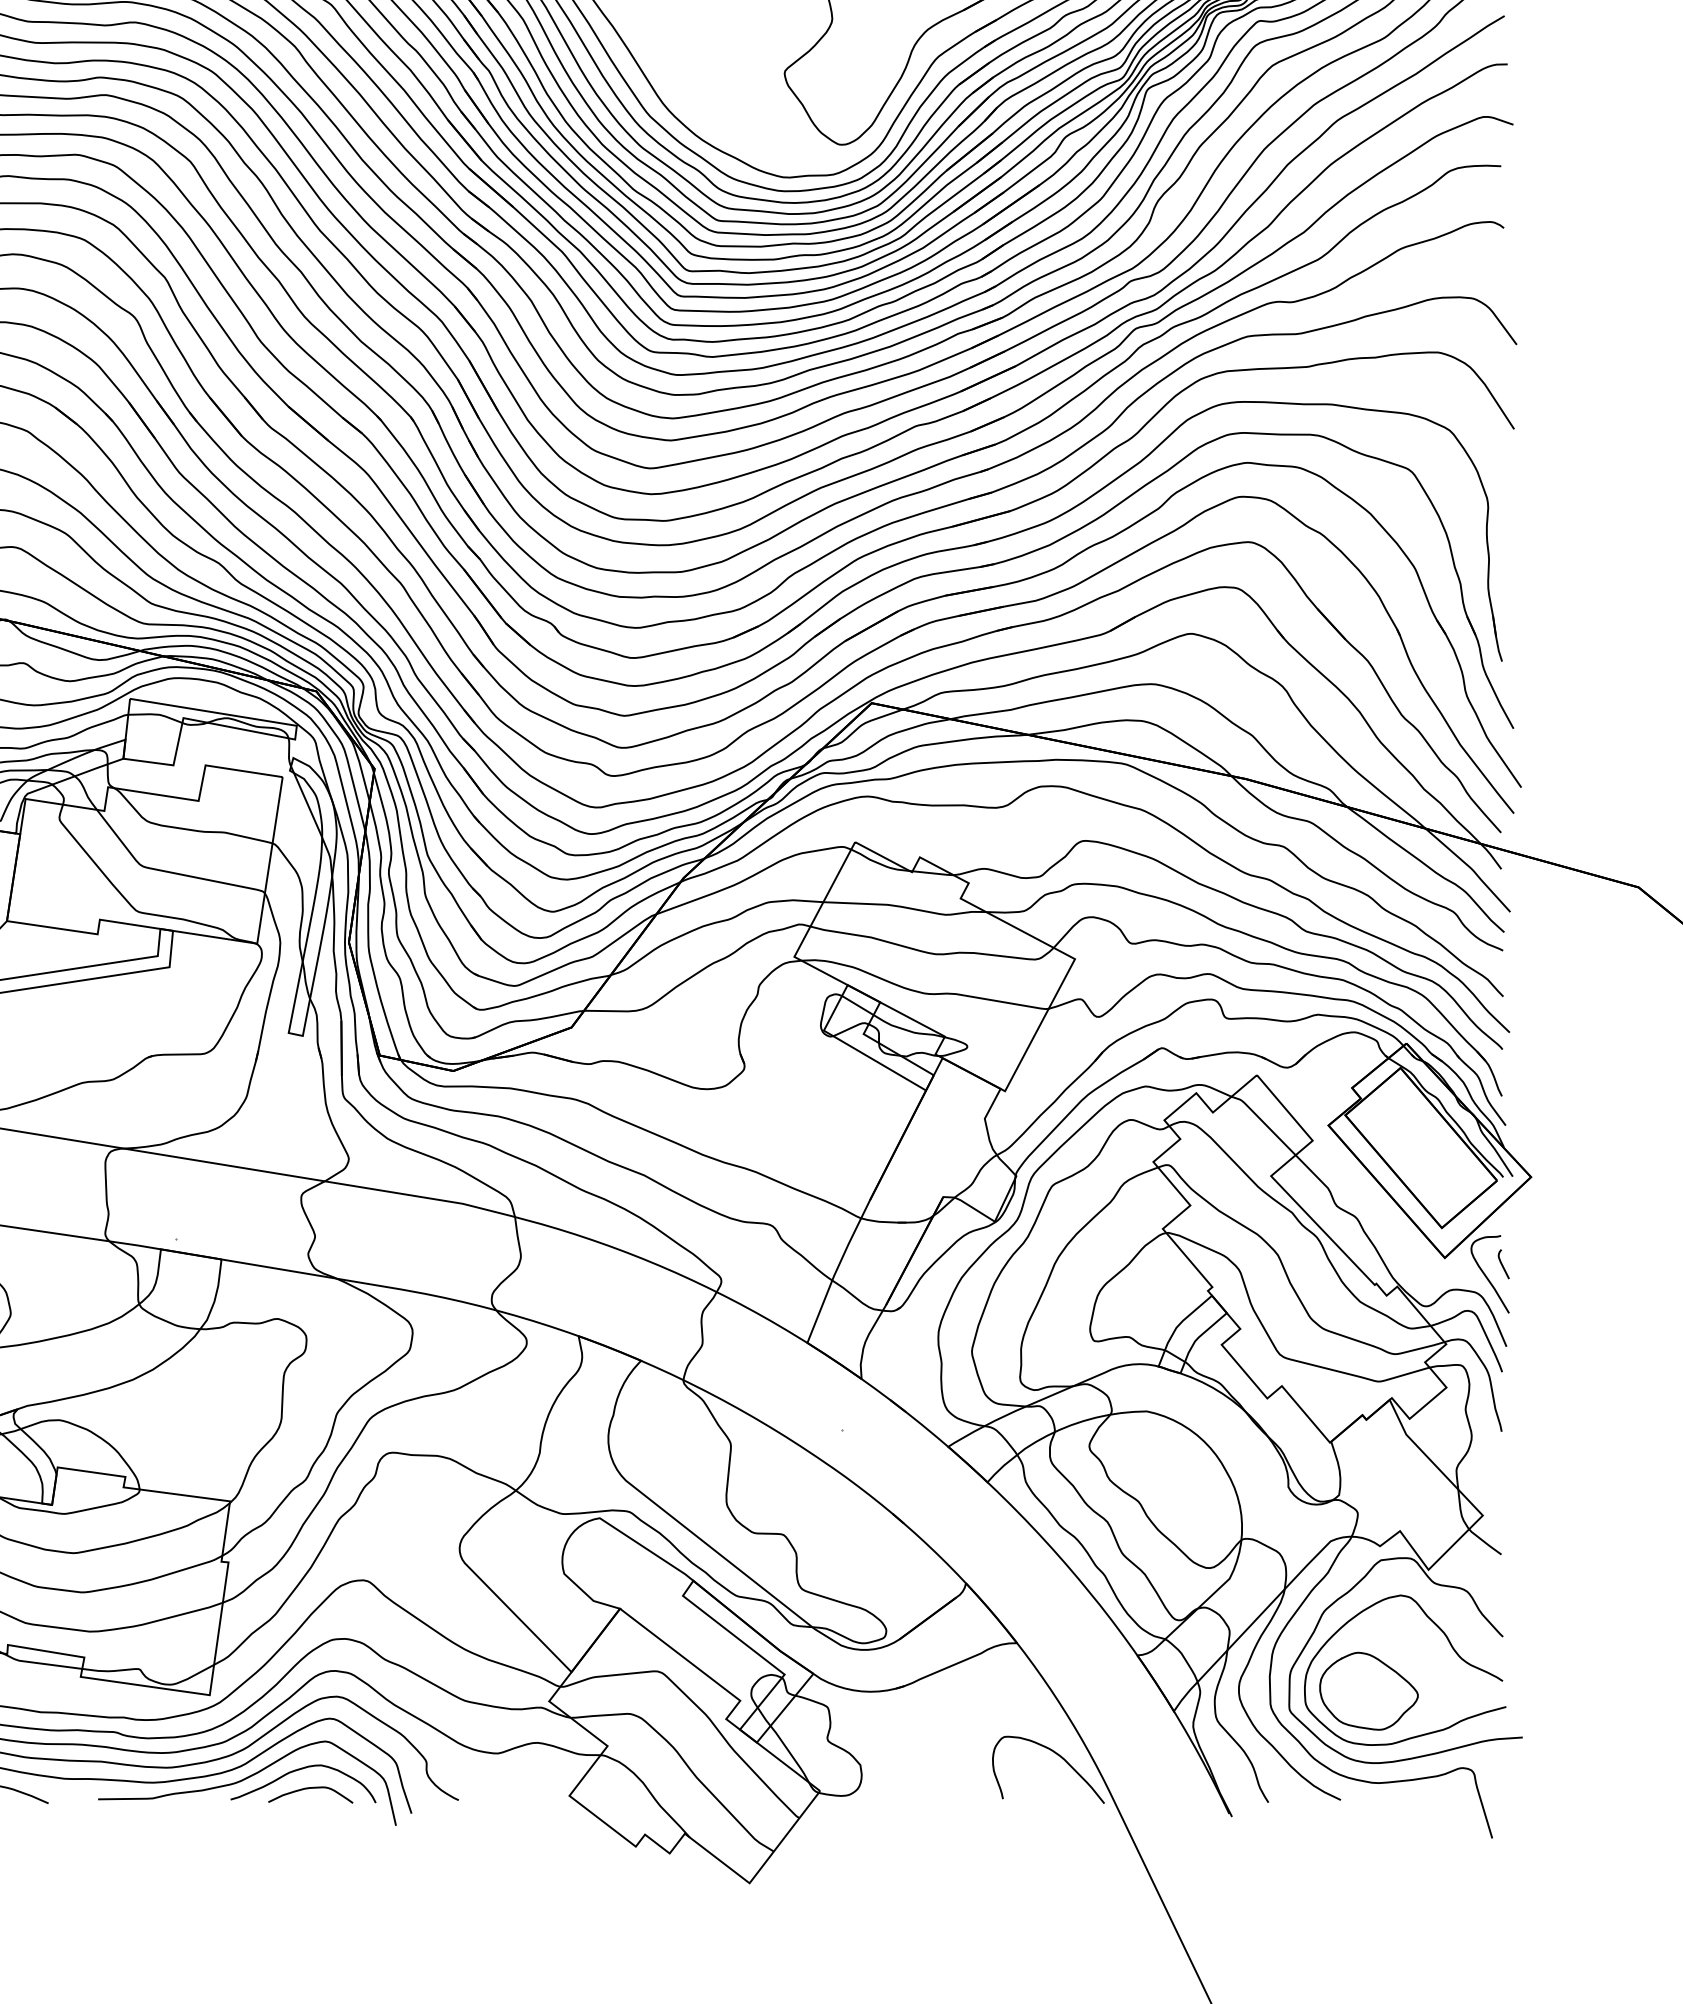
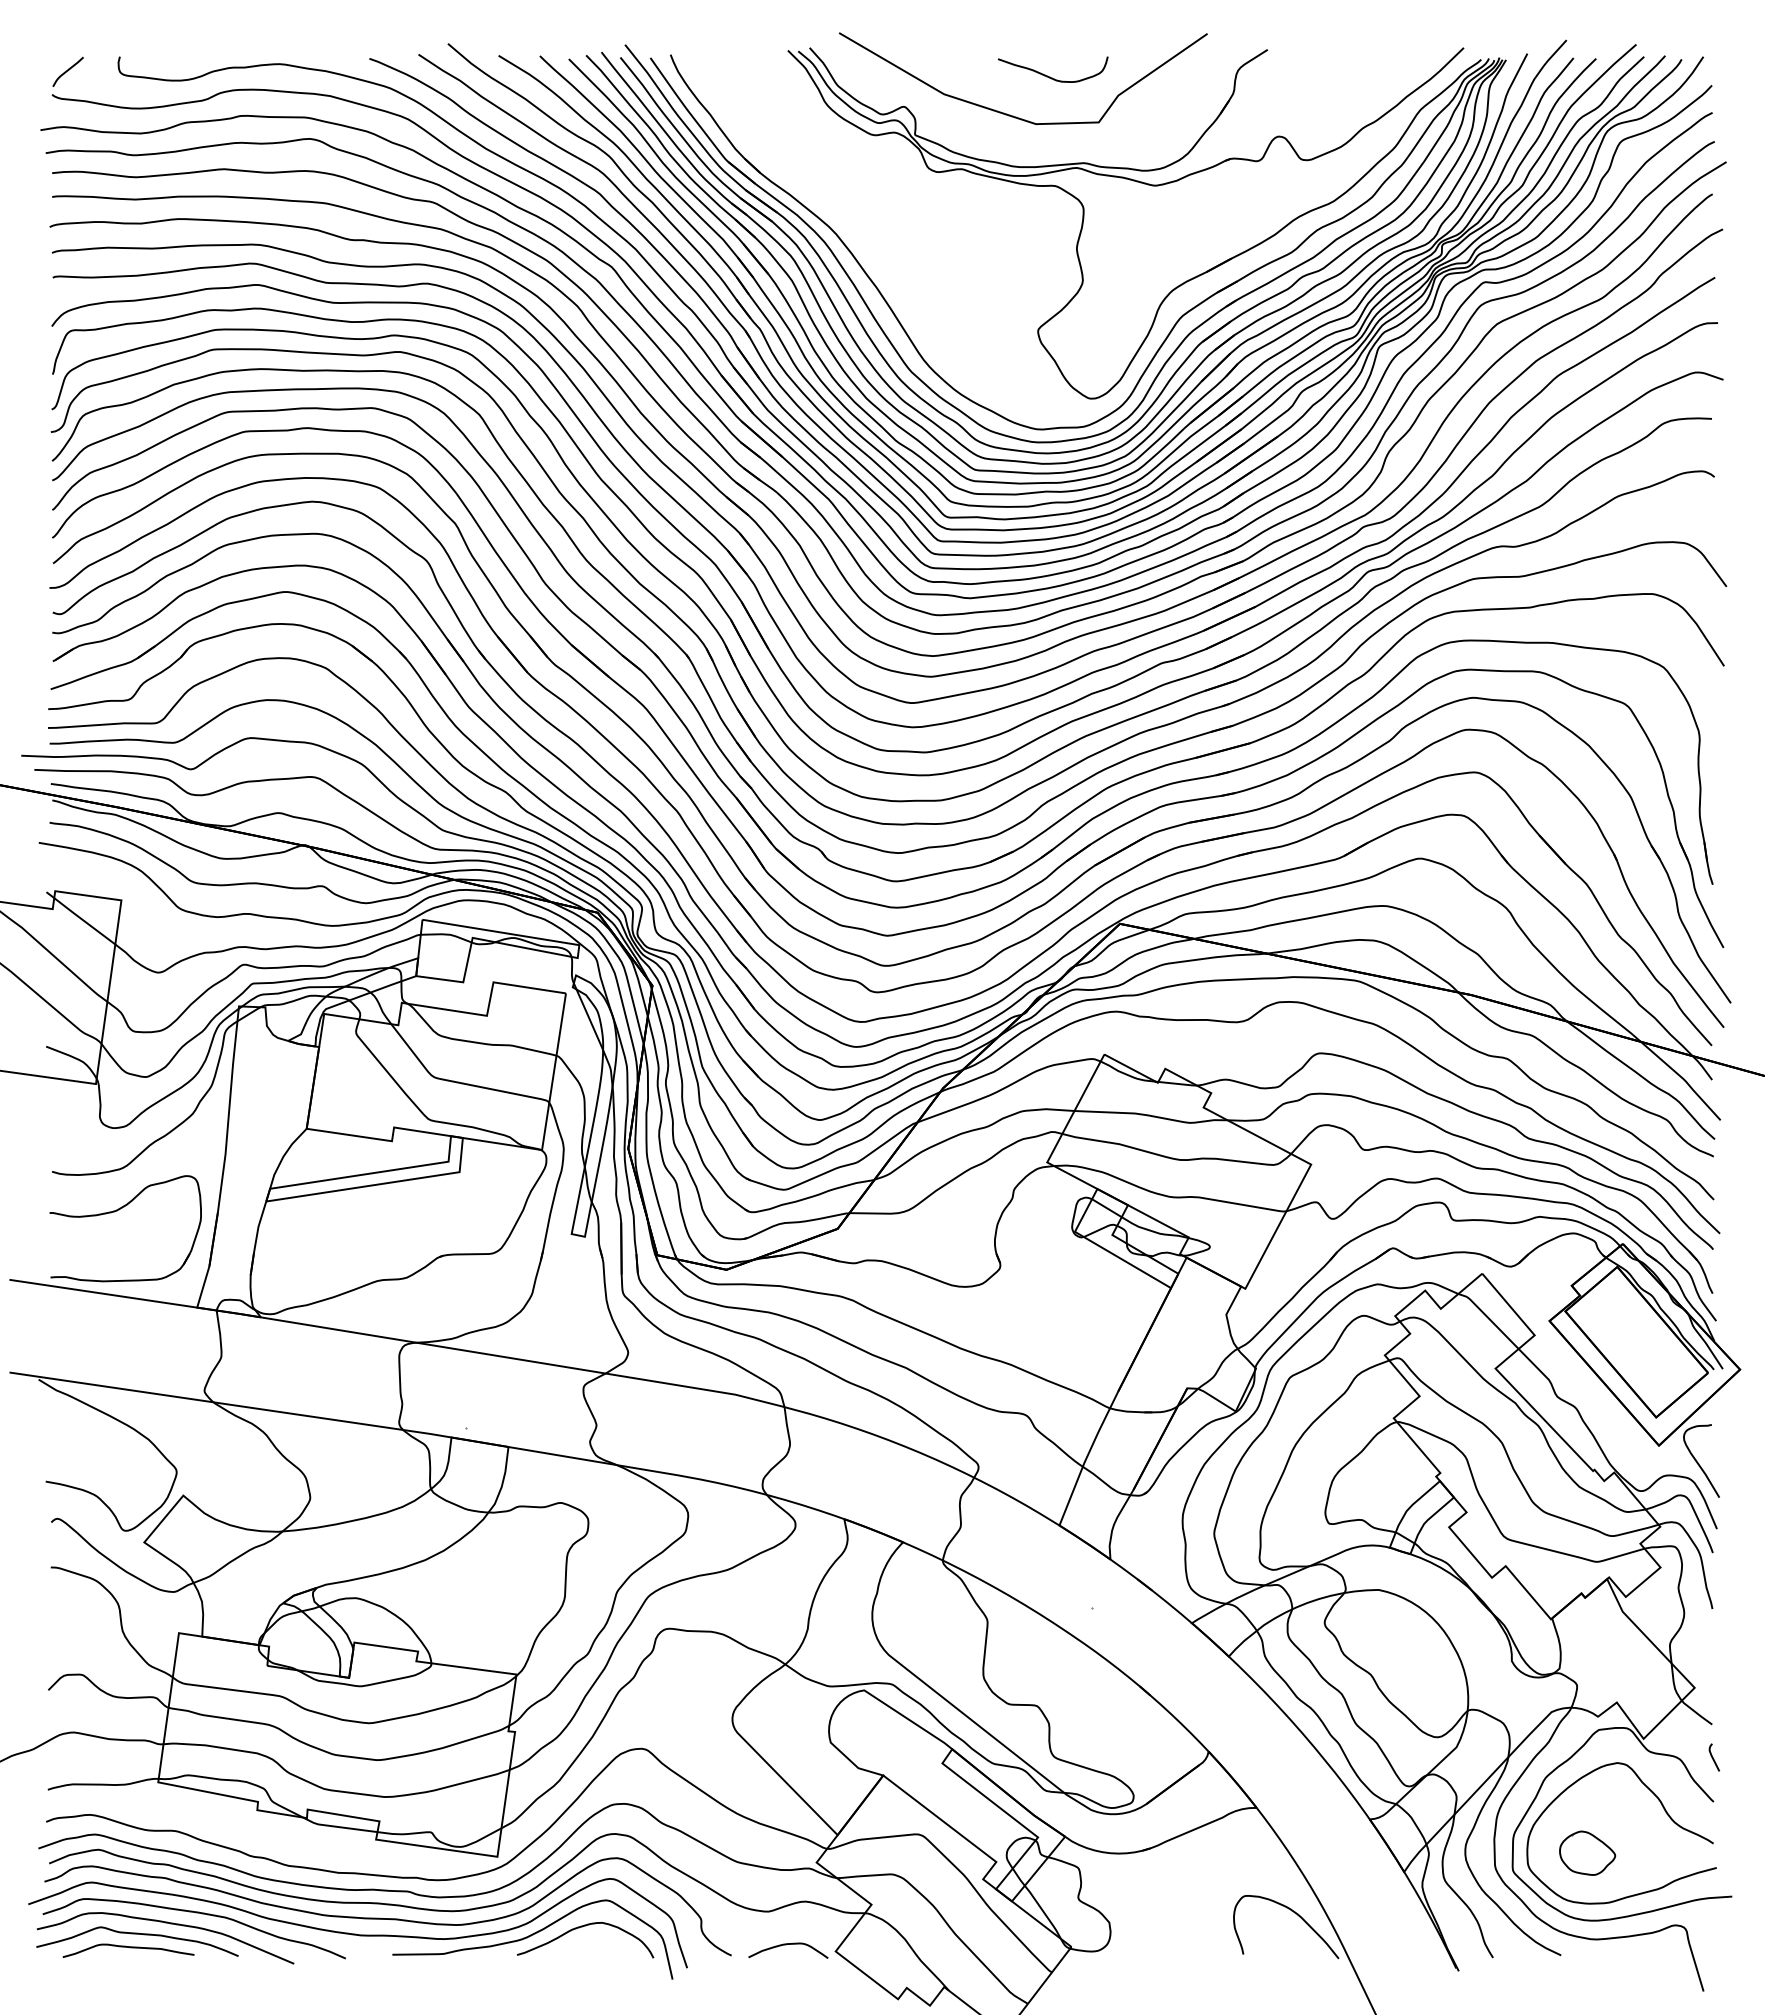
curve: (1502, 1264) -> (1713, 1757), moved
part: (1368, 1691) -> (1587, 1853), size x0.6
curve: (308, 1789) -> (786, 1945), moved

